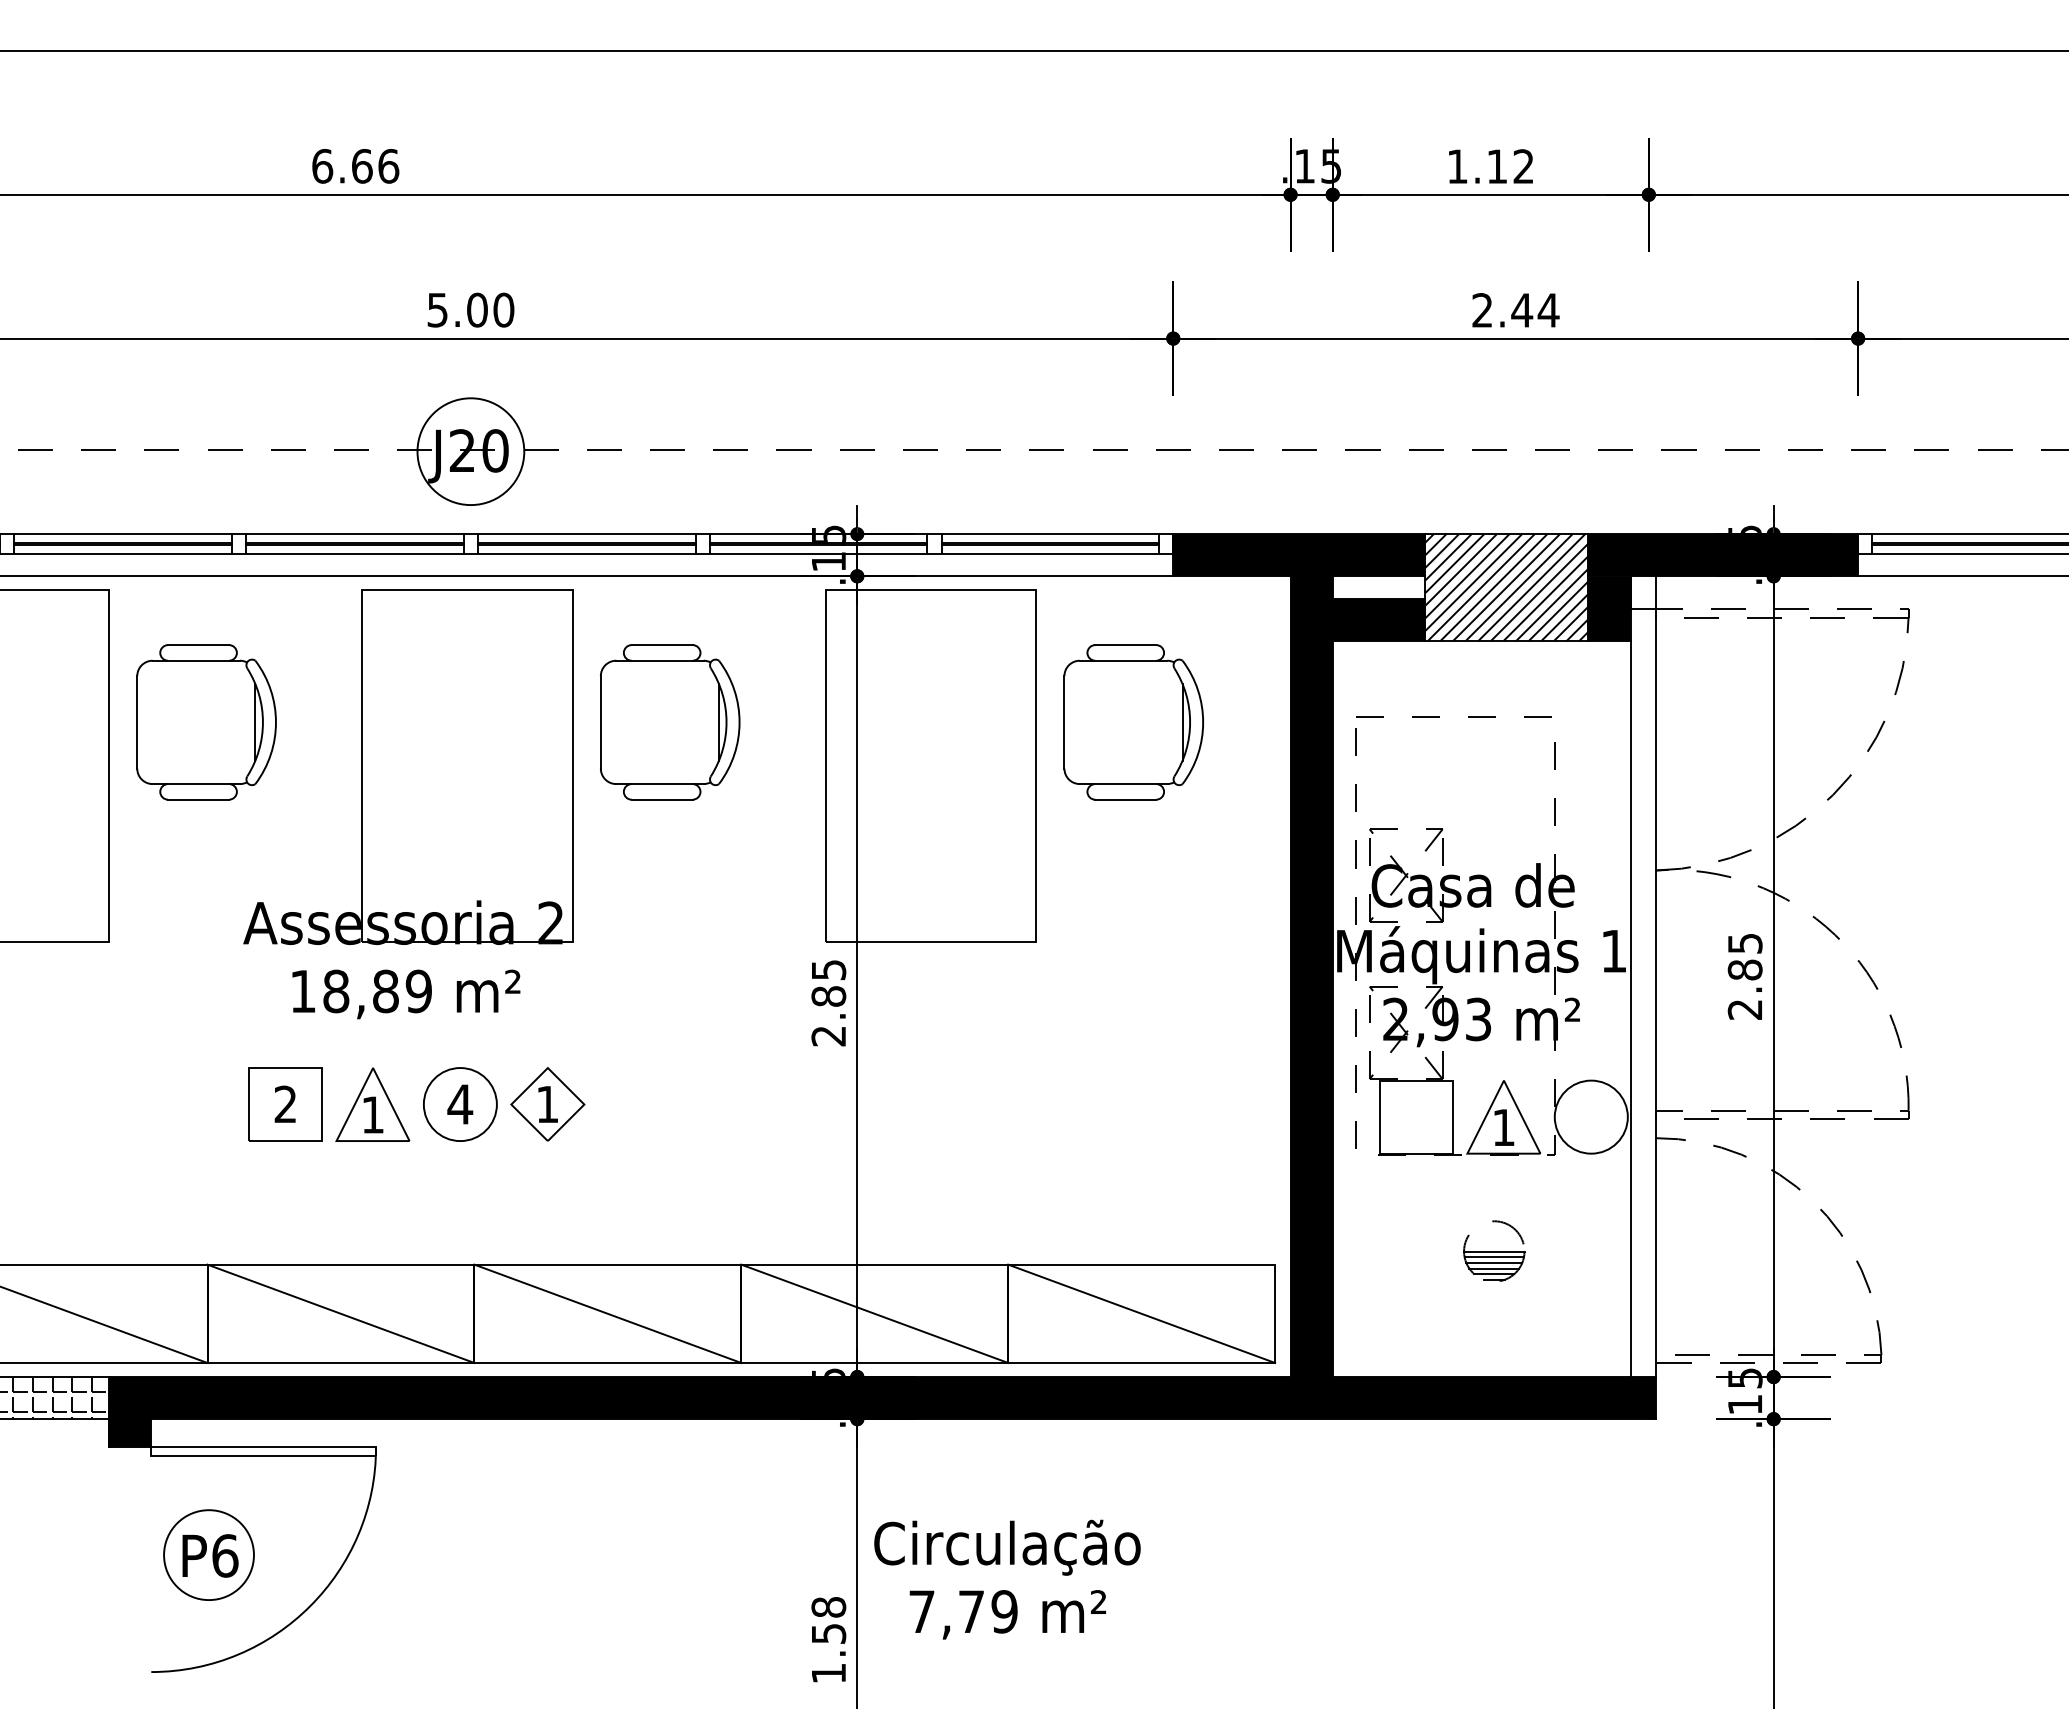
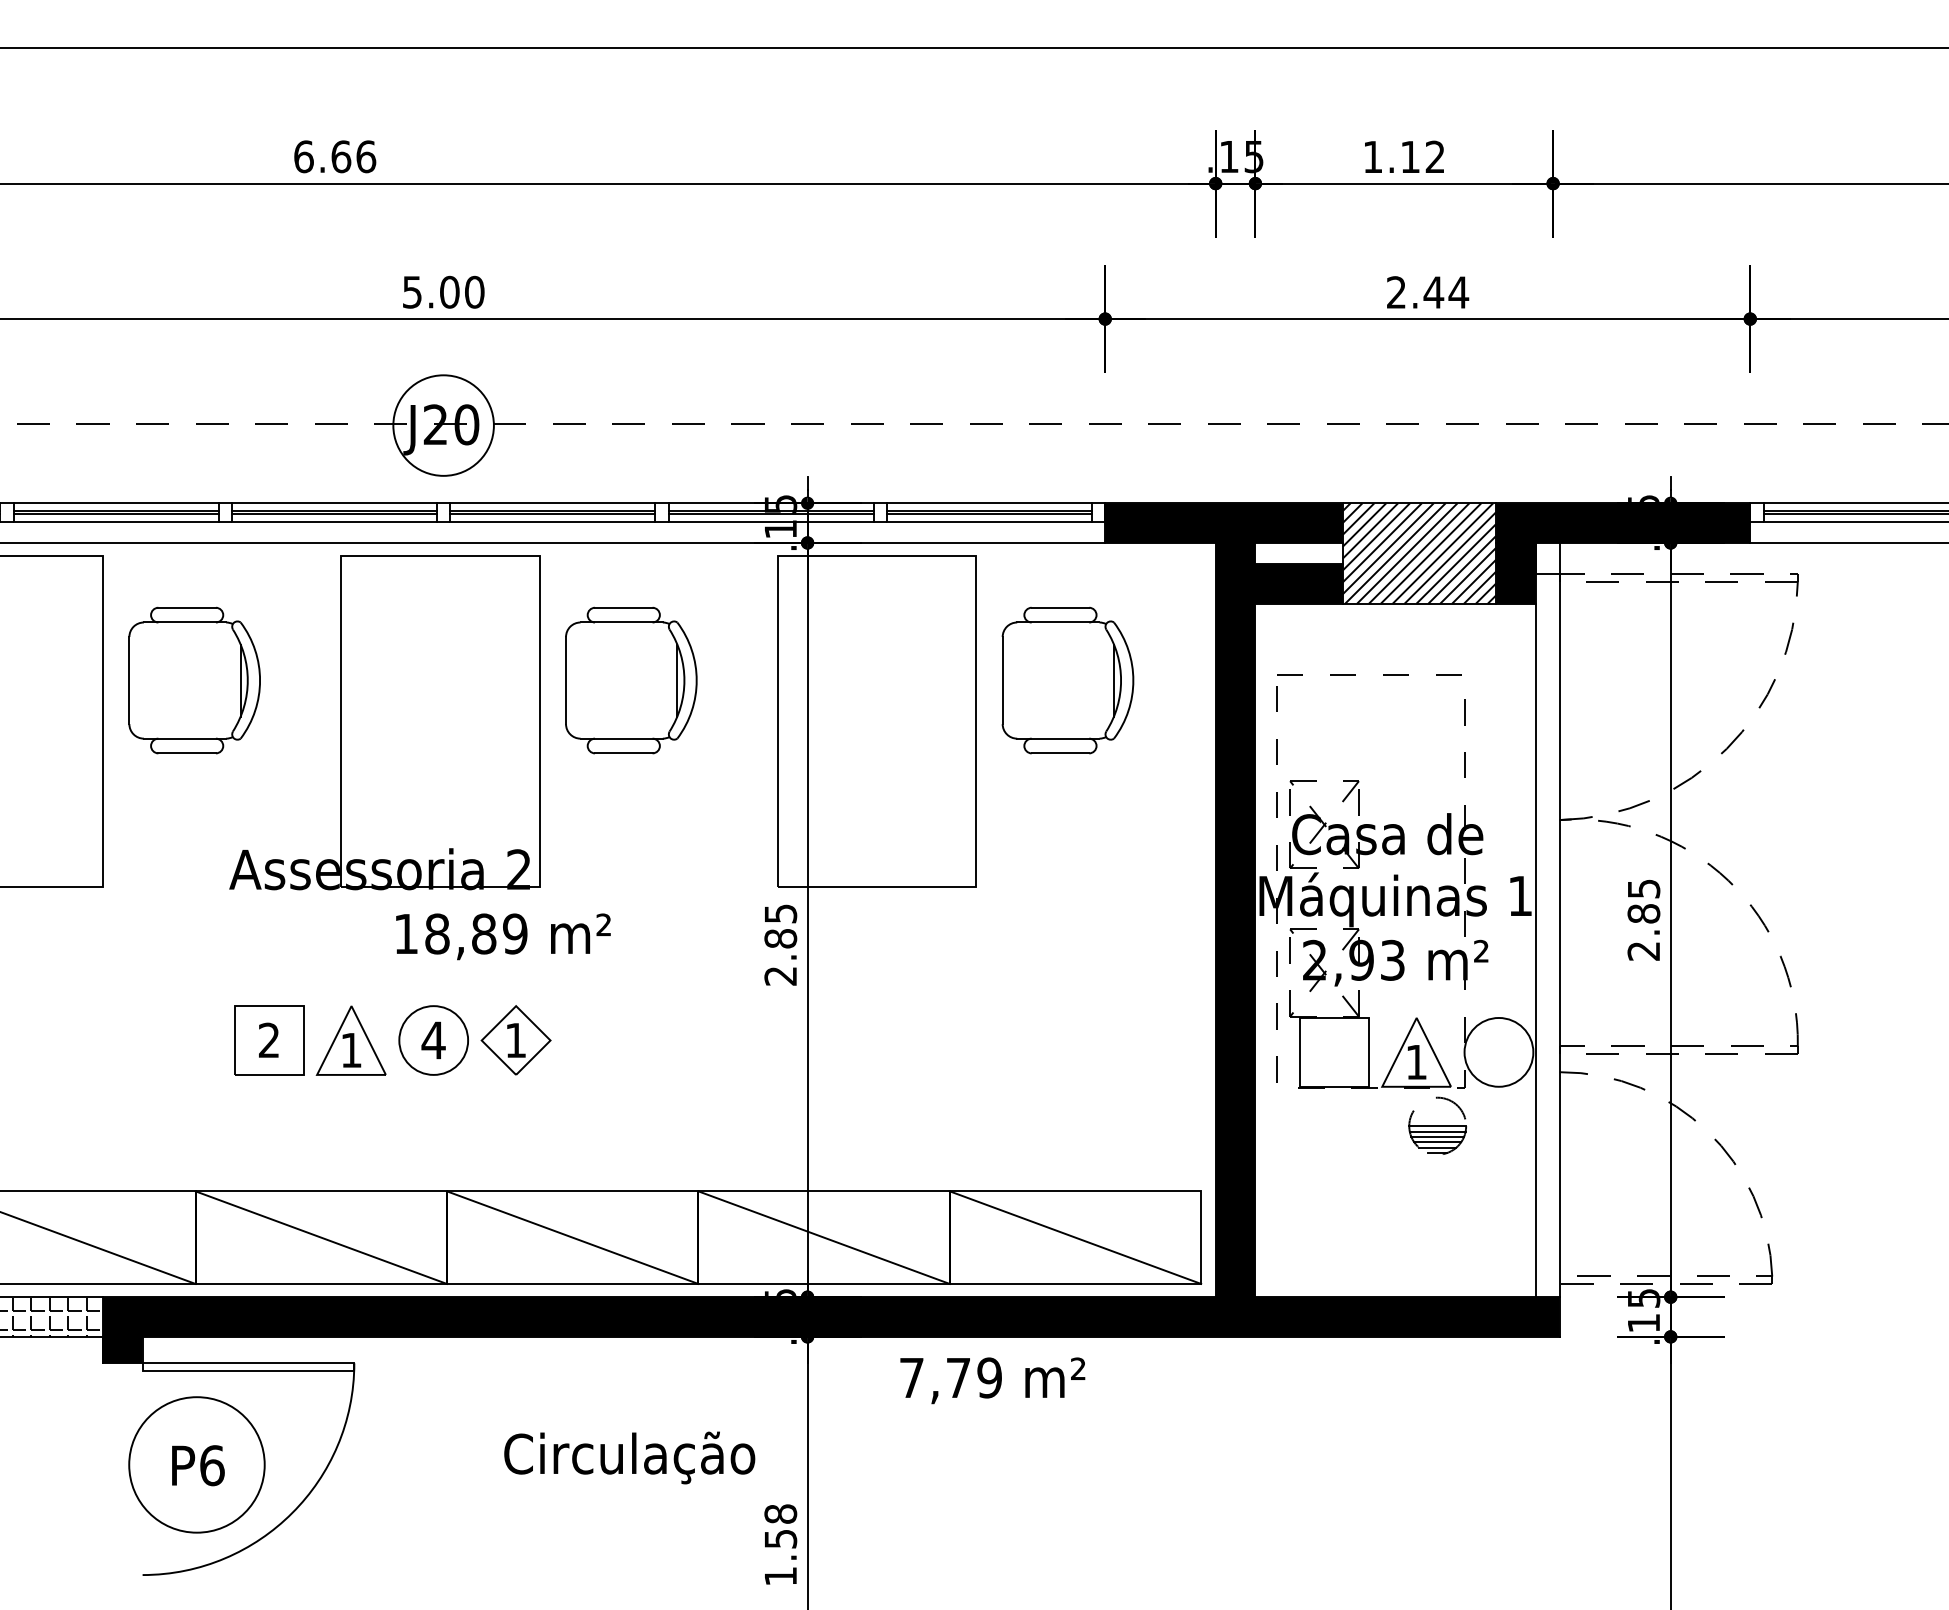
text: (406, 994) -> (503, 936), moved
part: (1494, 1250) -> (1437, 1125), moved
text: (1007, 1547) -> (629, 1457), moved
circle: (208, 1555) -> (196, 1465), size x1.6
text: (1007, 1614) -> (992, 1380), moved

